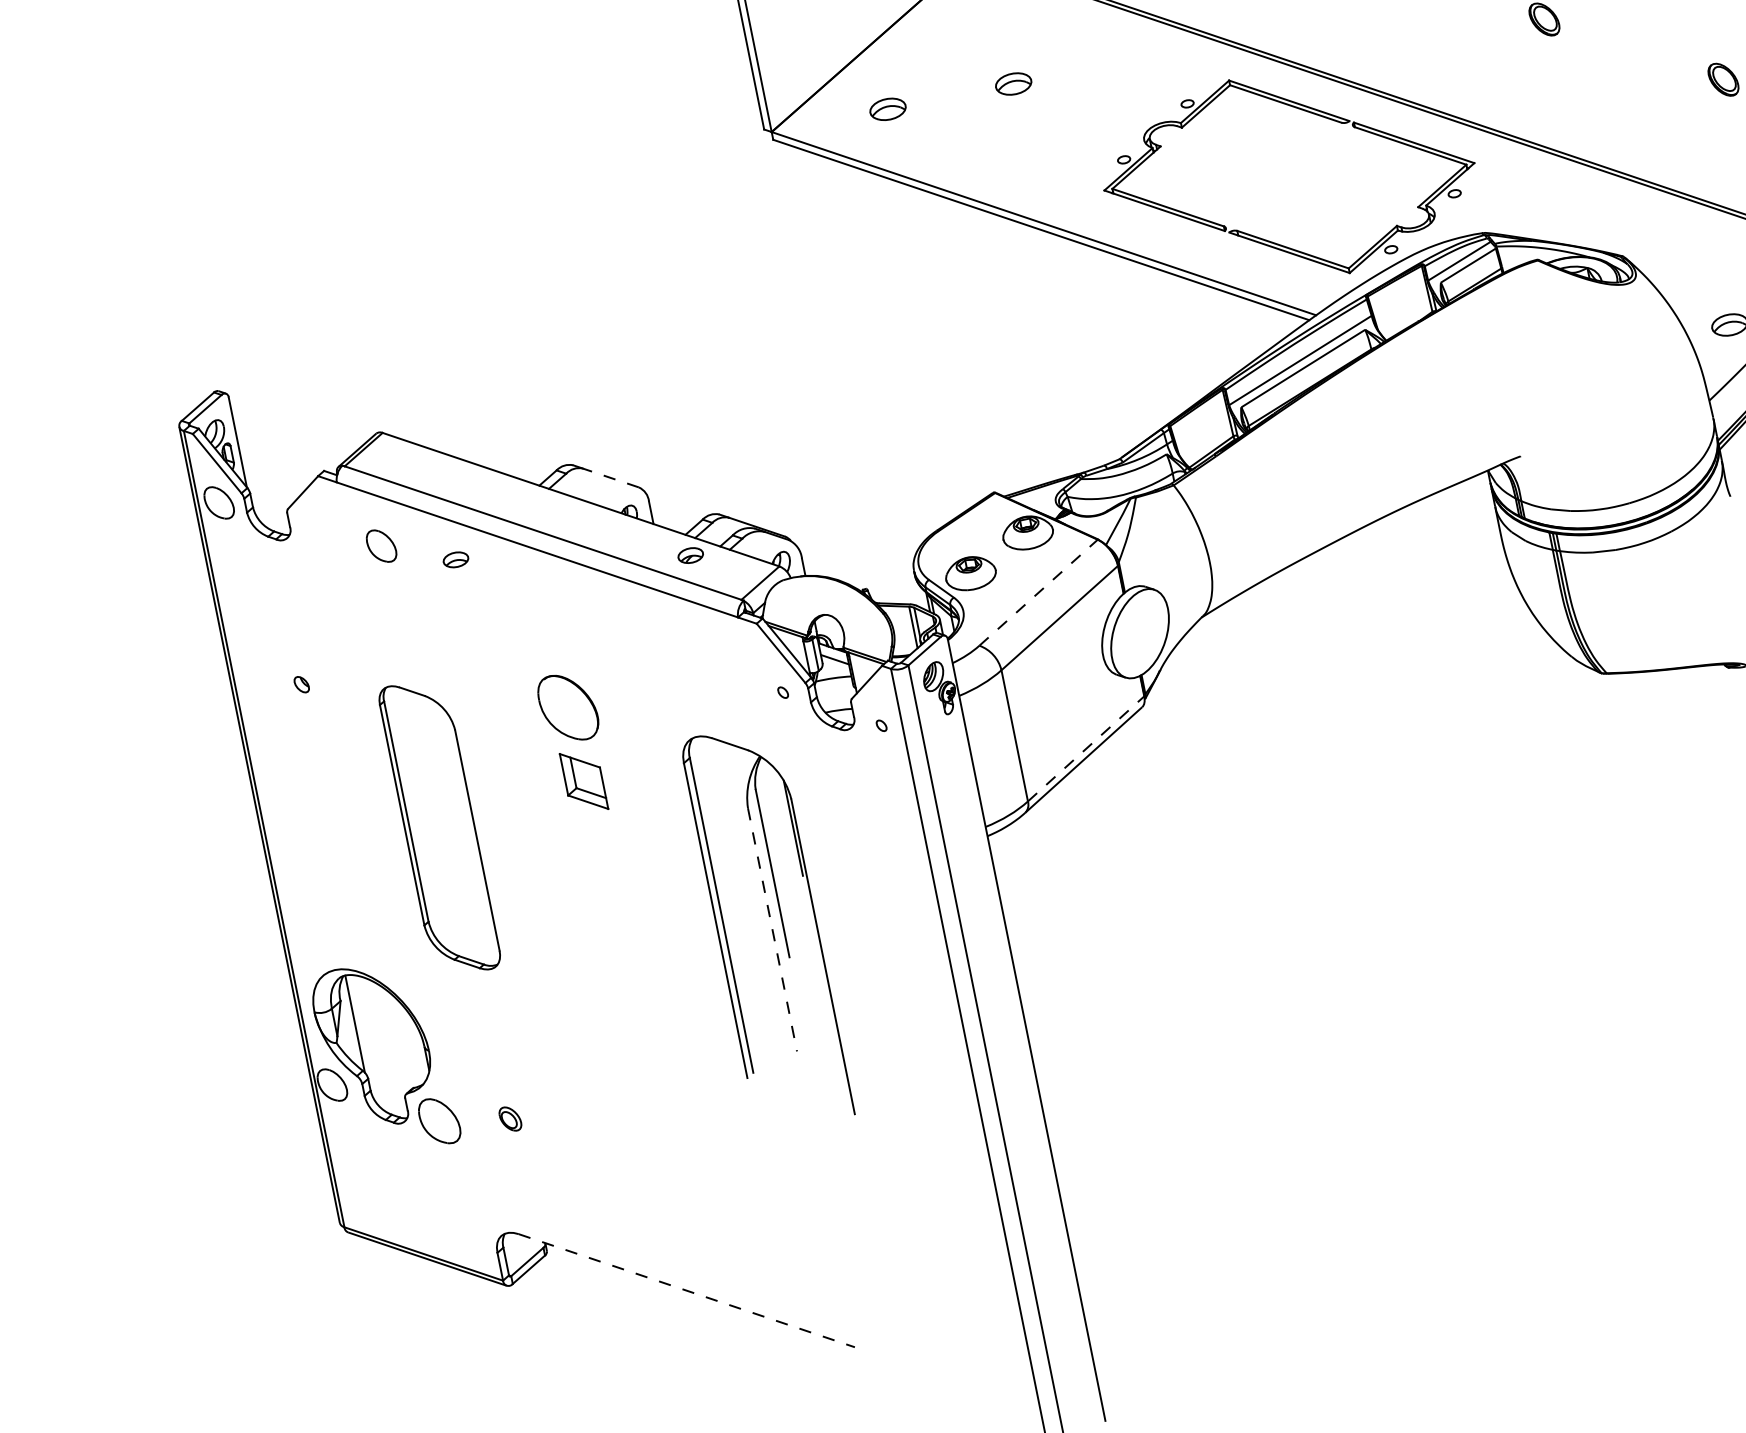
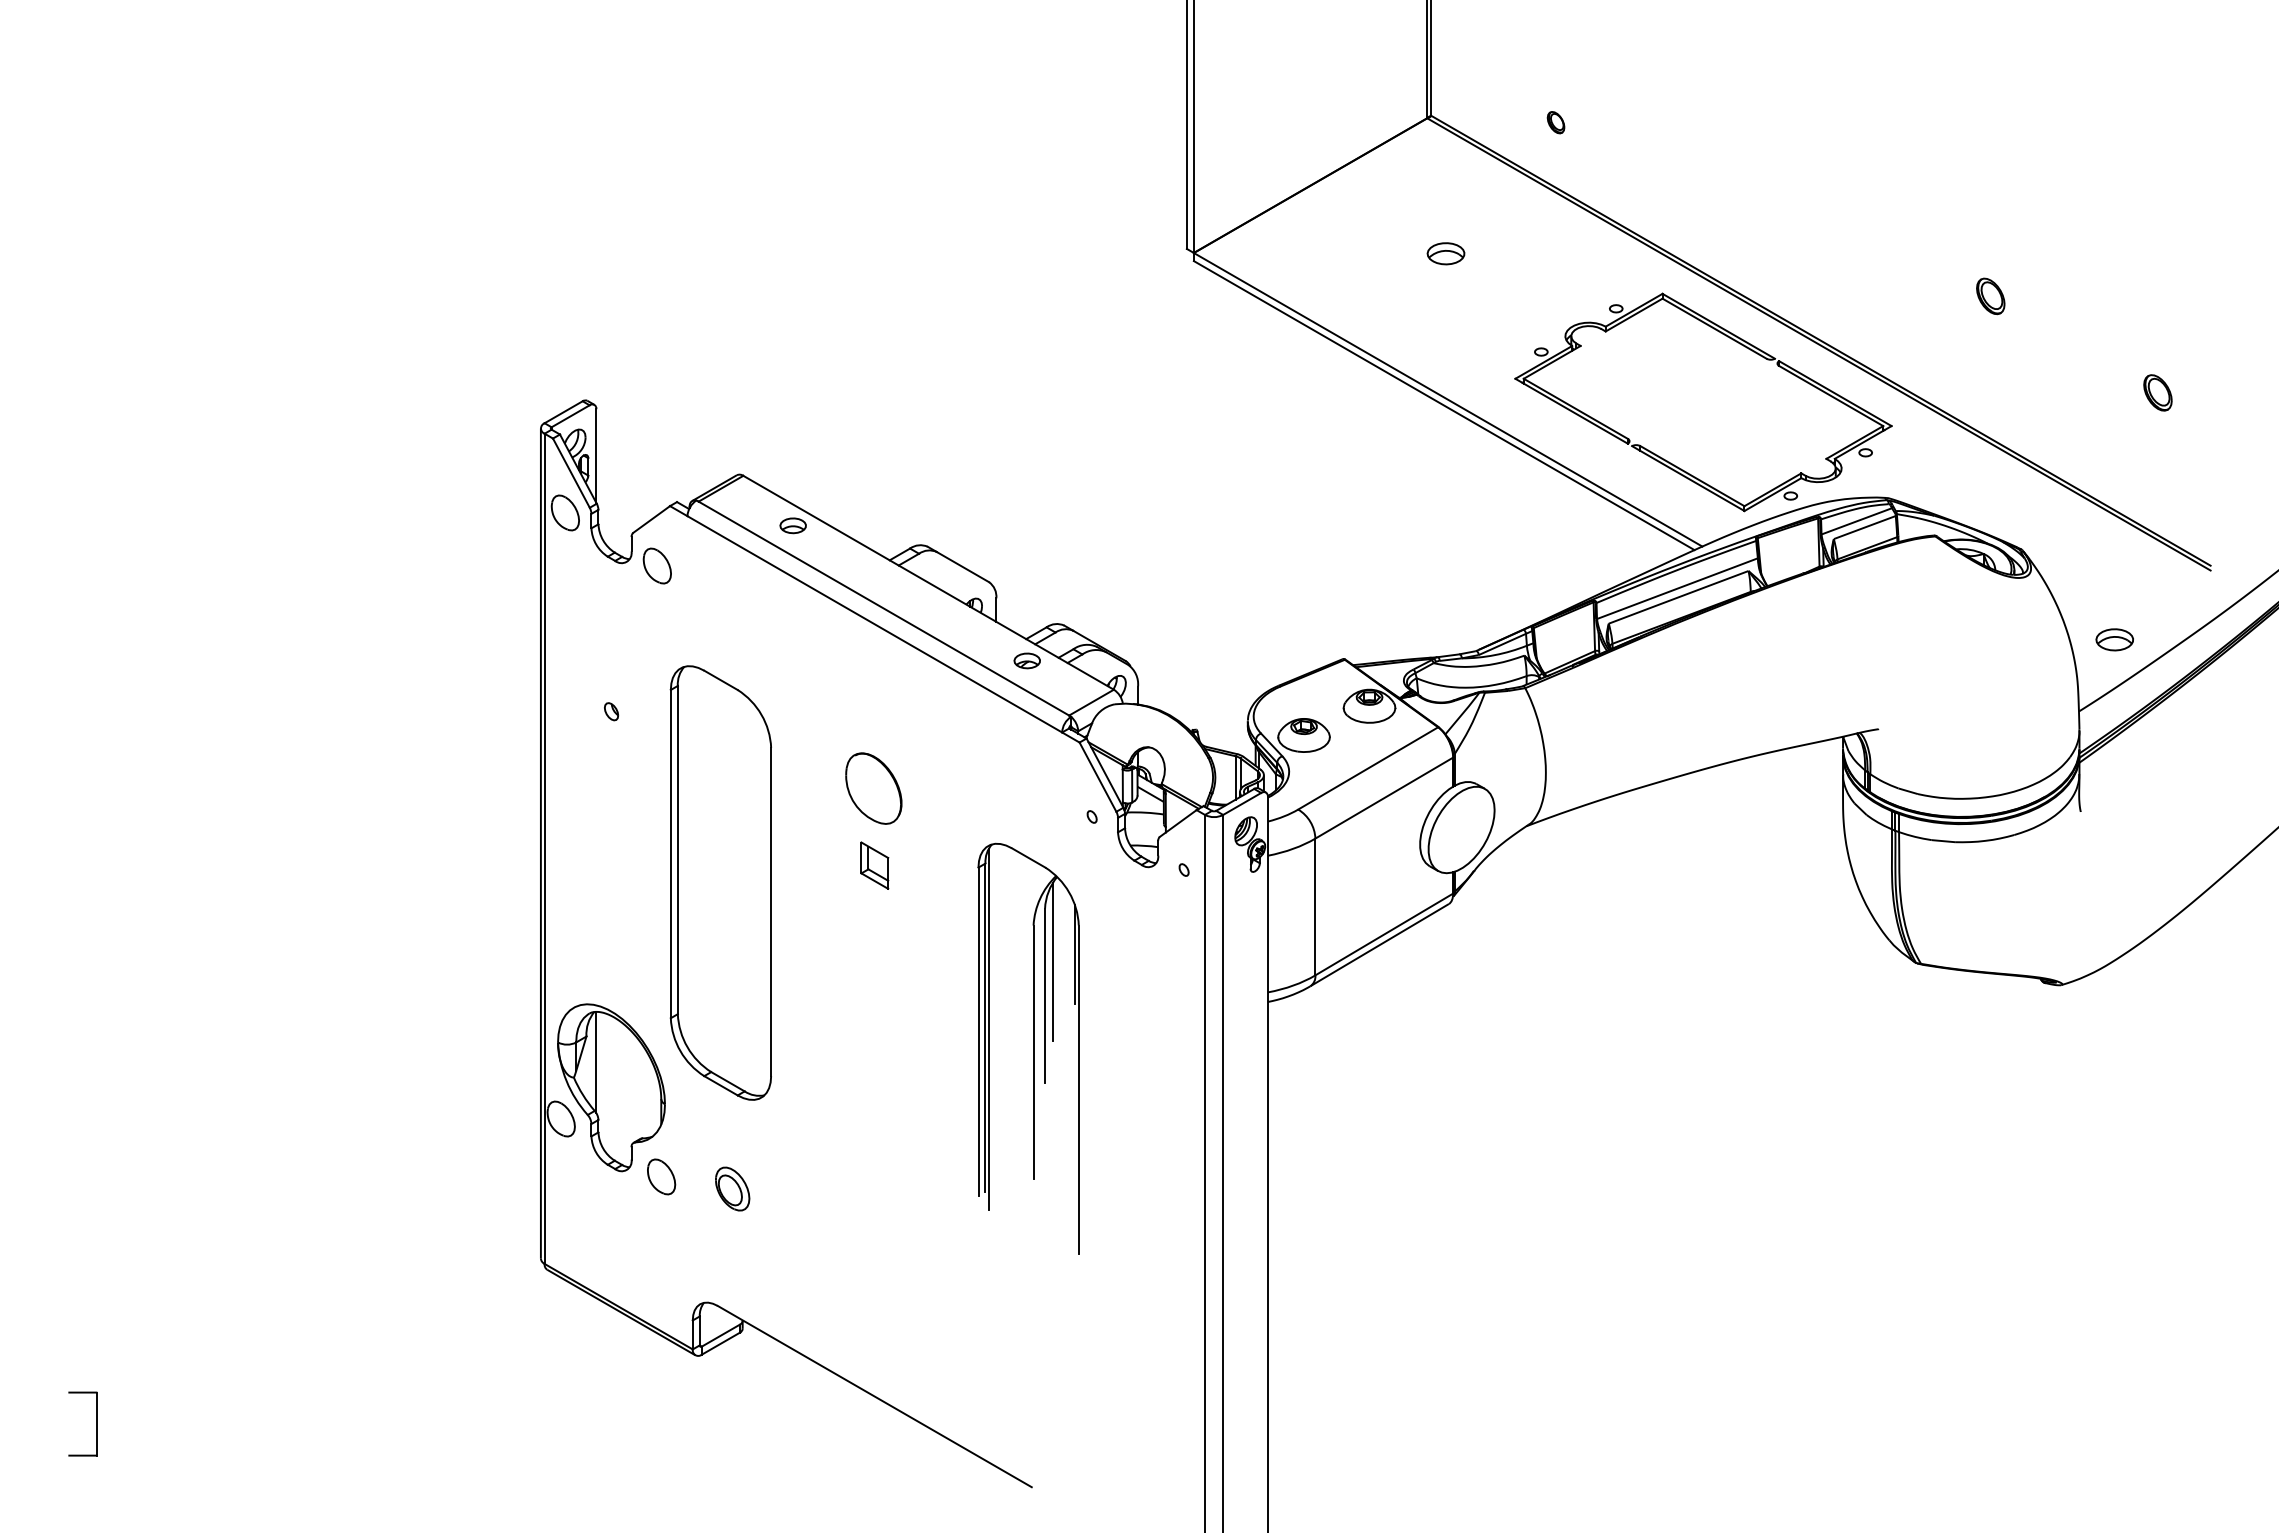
part: (887, 109) -> (1314, 253), removed
line: (610, 477) -> (962, 566), dashed -> solid
part: (380, 545) -> (656, 565), moved
part: (455, 559) -> (792, 525), moved
line: (1038, 592) -> (1368, 768), dashed -> solid
line: (1086, 748) -> (1384, 934), dashed -> solid
part: (583, 781) -> (874, 865), size x0.71
part: (439, 827) -> (720, 882), size x1.43
line: (774, 838) -> (1053, 961), added
line: (724, 916) -> (988, 1029), added
line: (772, 929) -> (1033, 1052), dashed -> solid
part: (510, 1118) -> (732, 1188), size x1.67
part: (439, 1120) -> (661, 1176), size x0.71
line: (687, 1290) -> (875, 1396), dashed -> solid

